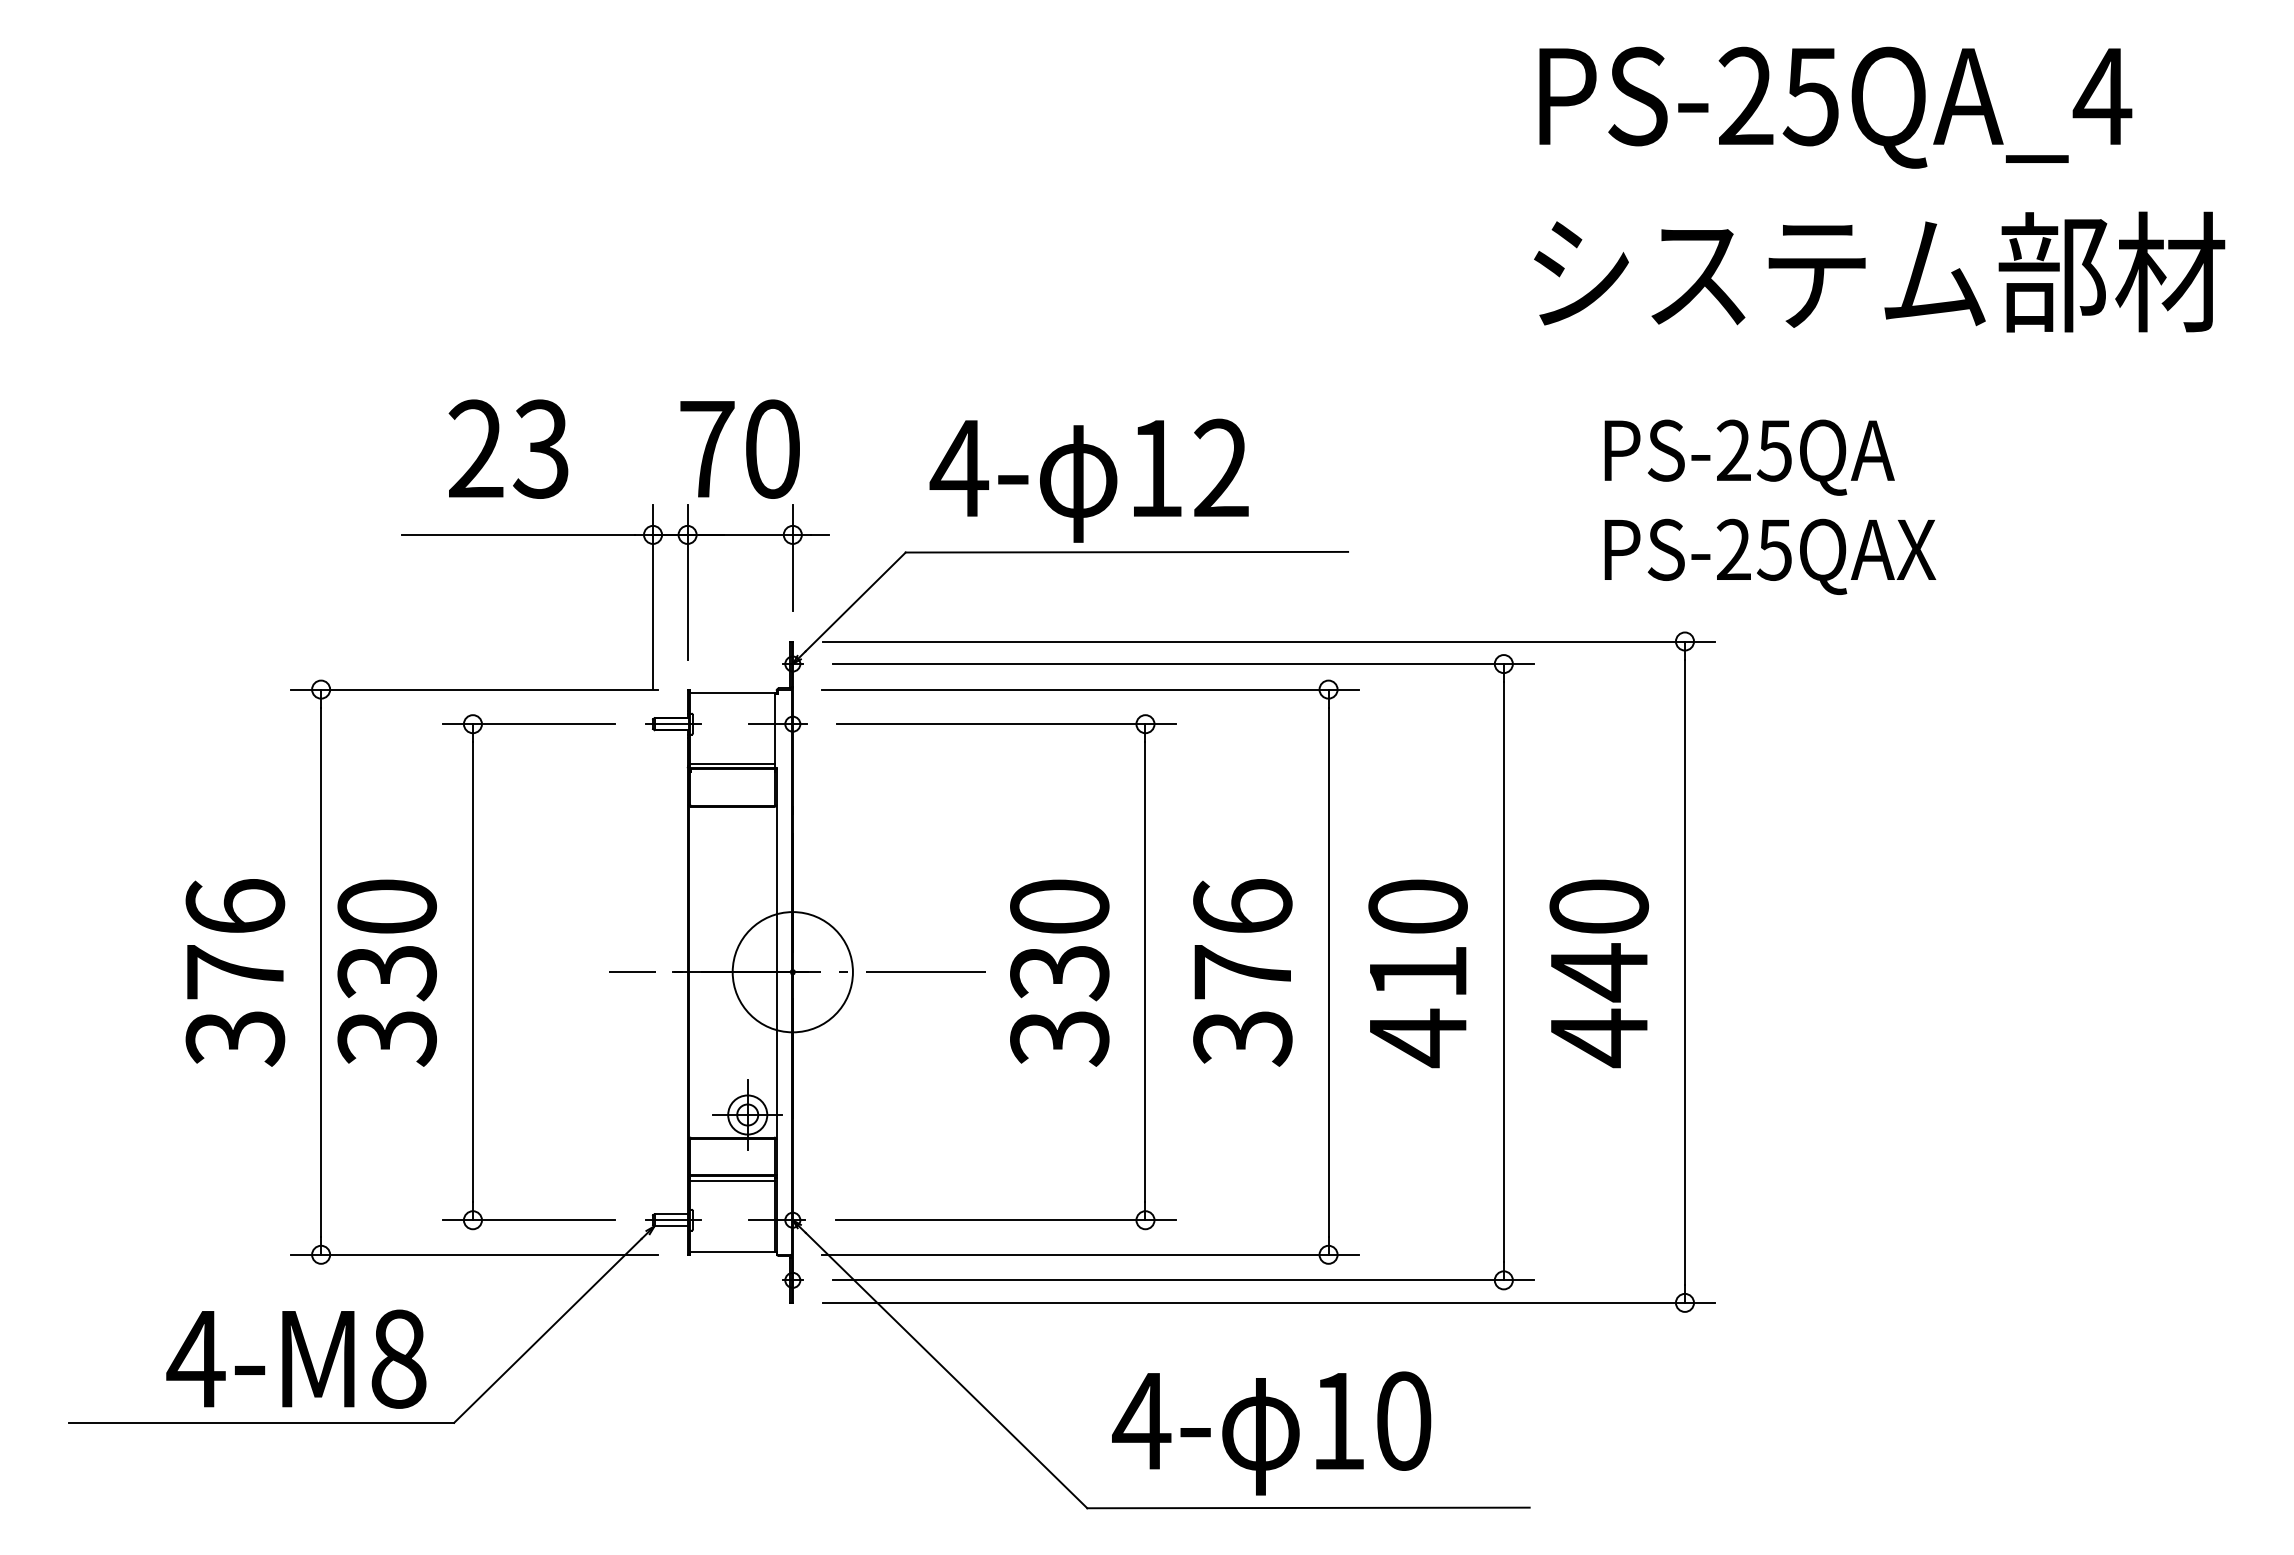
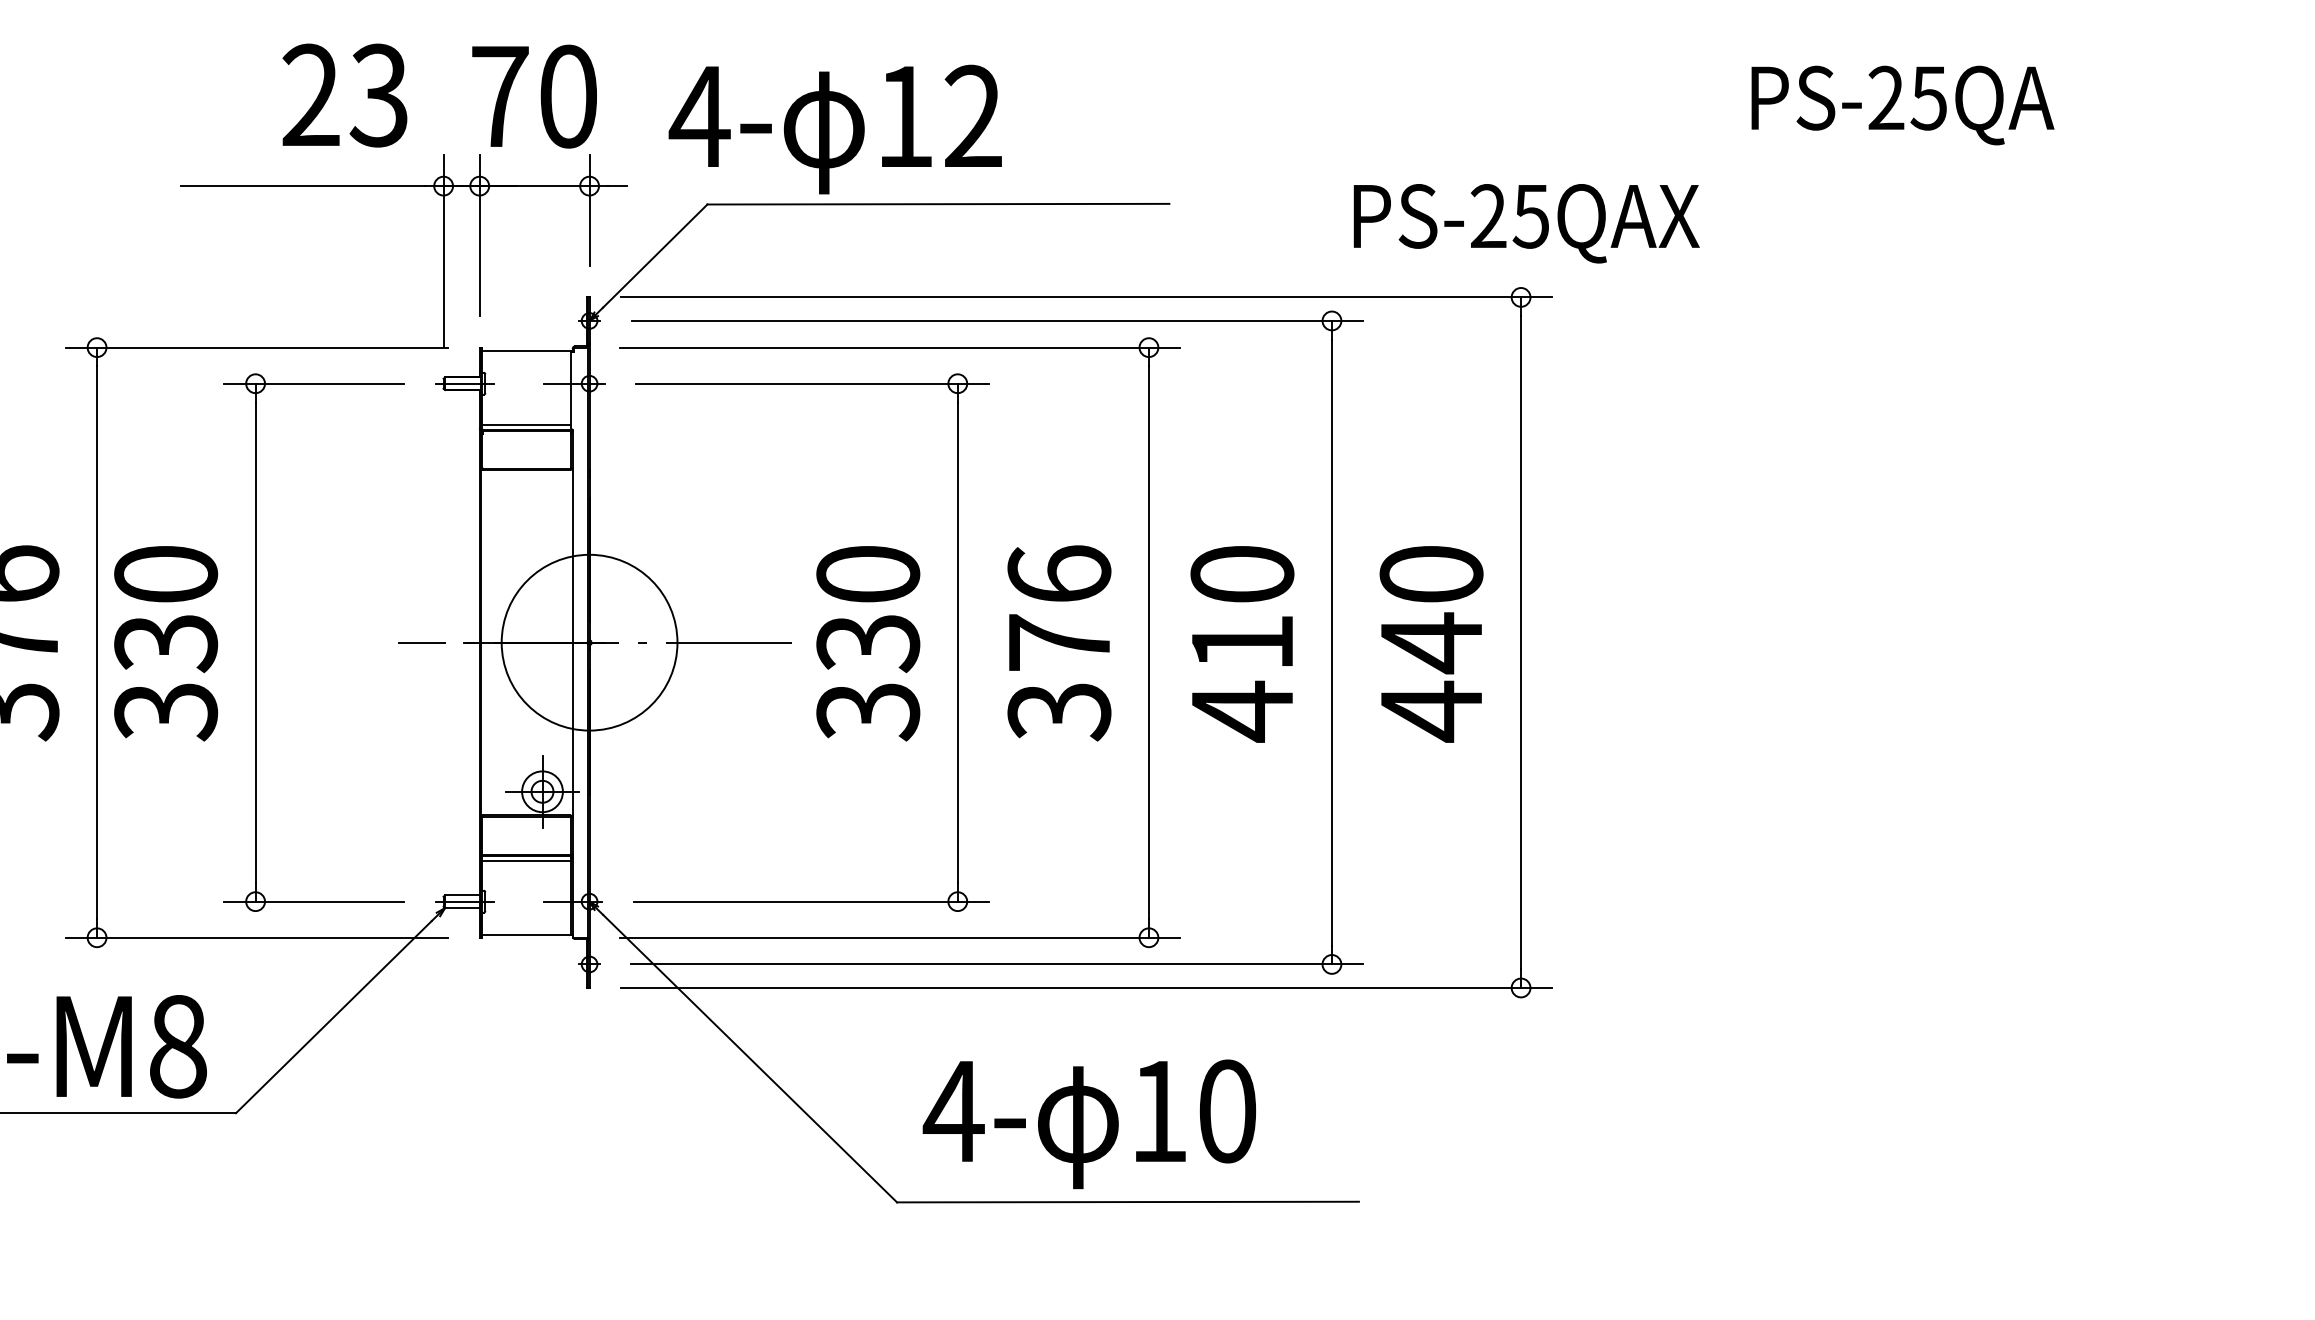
text: (508, 448) -> (344, 94), moved
text: (1749, 457) -> (1902, 105), moved
text: (1088, 480) -> (834, 129), moved
text: (1770, 556) -> (1526, 223), moved
circle: (792, 972) -> (589, 643), size x1.4

